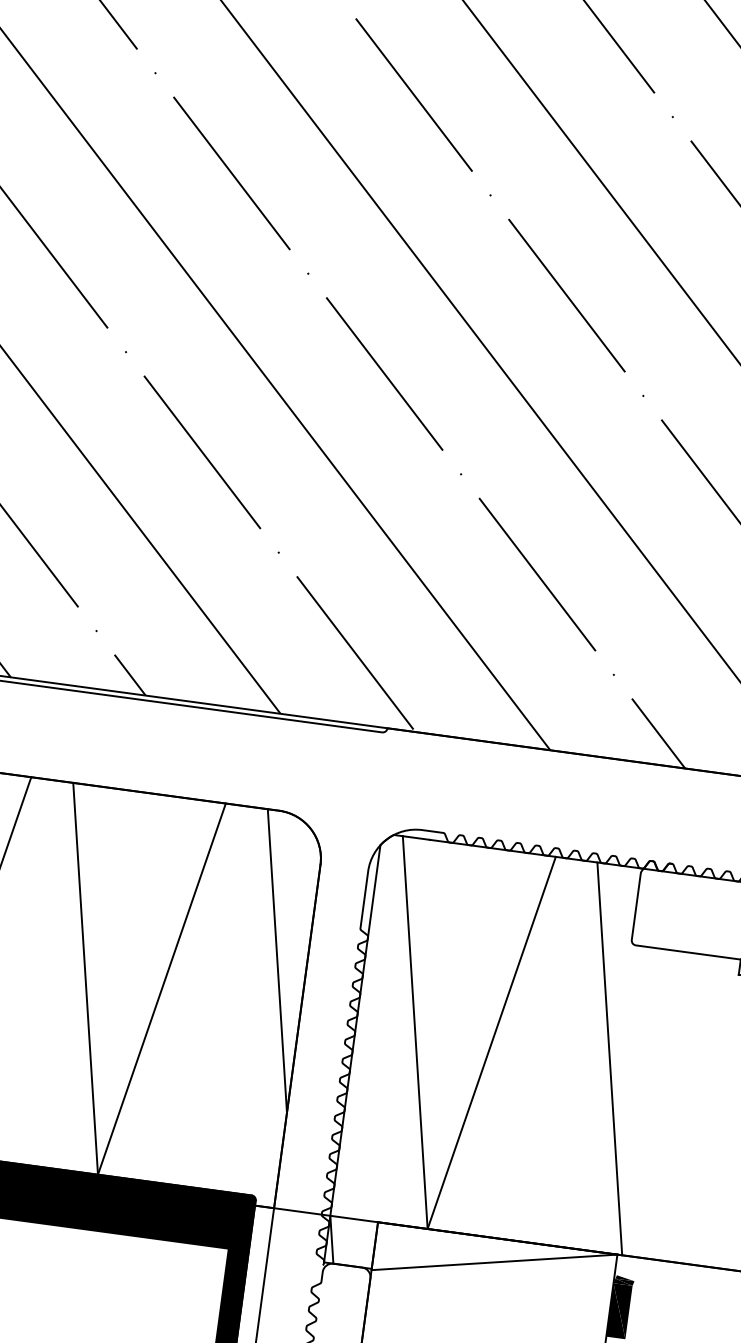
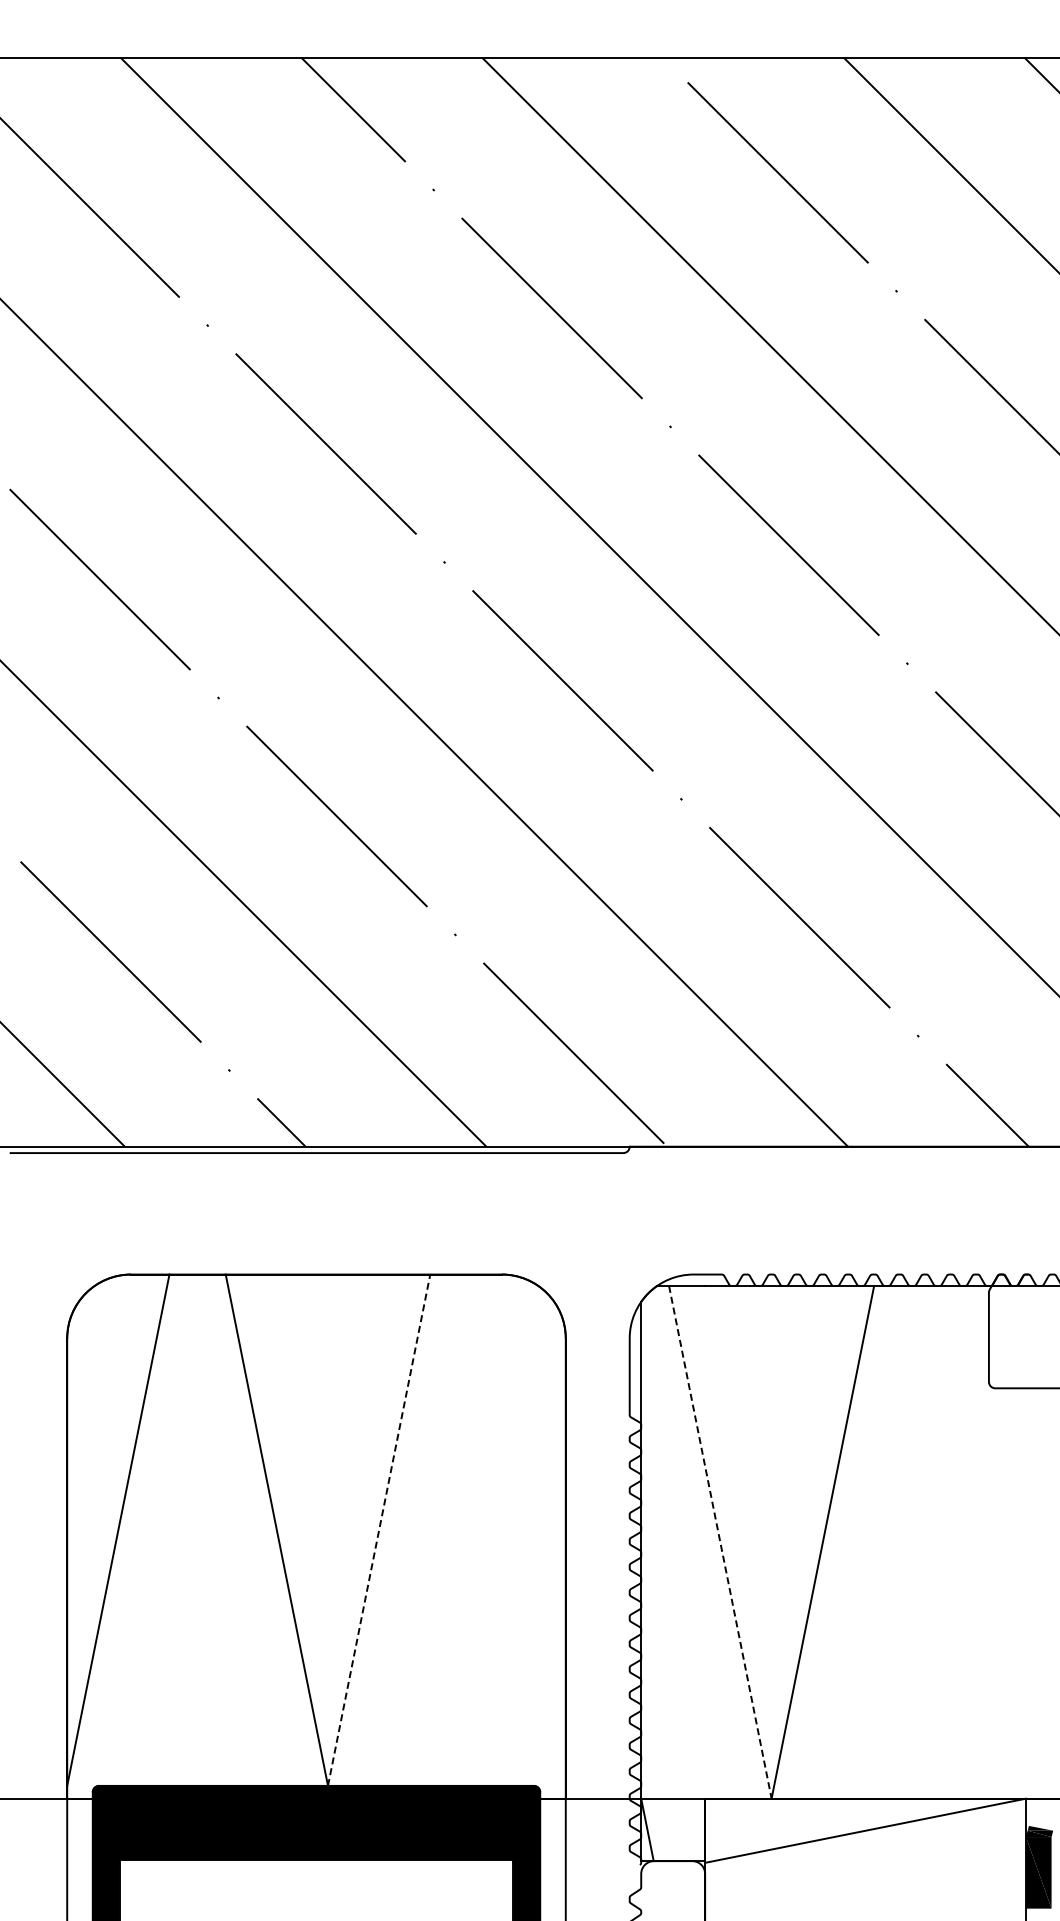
line: (276, 960) -> (525, 1472), removed
line: (162, 989) -> (379, 1530), solid -> dashed
line: (415, 1032) -> (720, 1542), solid -> dashed
line: (609, 1058) -> (980, 1542), removed

